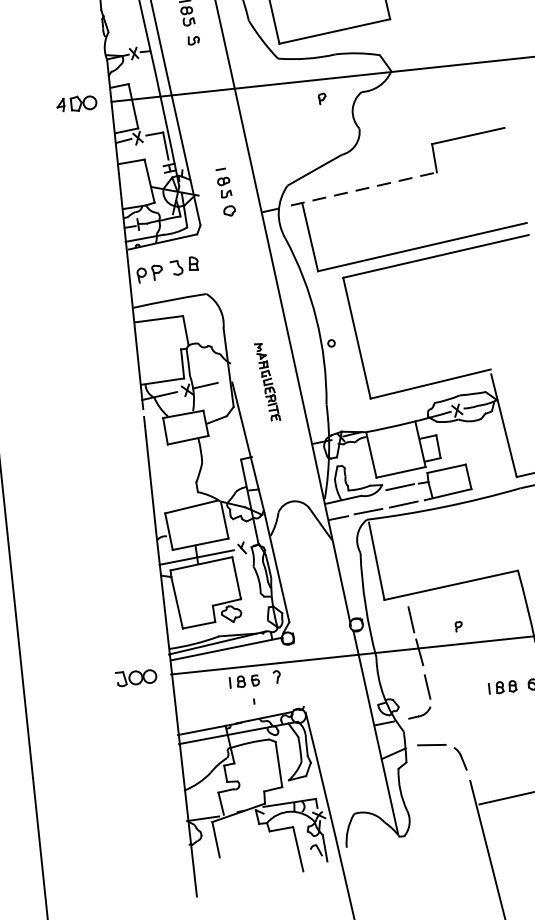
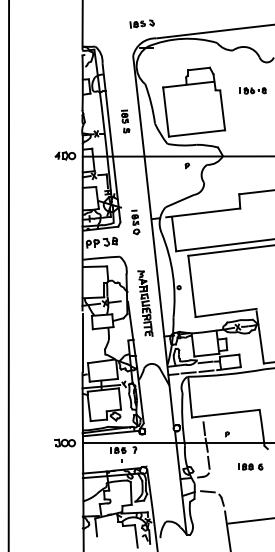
line: (364, 188) -> (203, 212), dashed -> solid
part: (225, 192) -> (135, 222), moved
part: (267, 382) -> (145, 303), size x1.67

